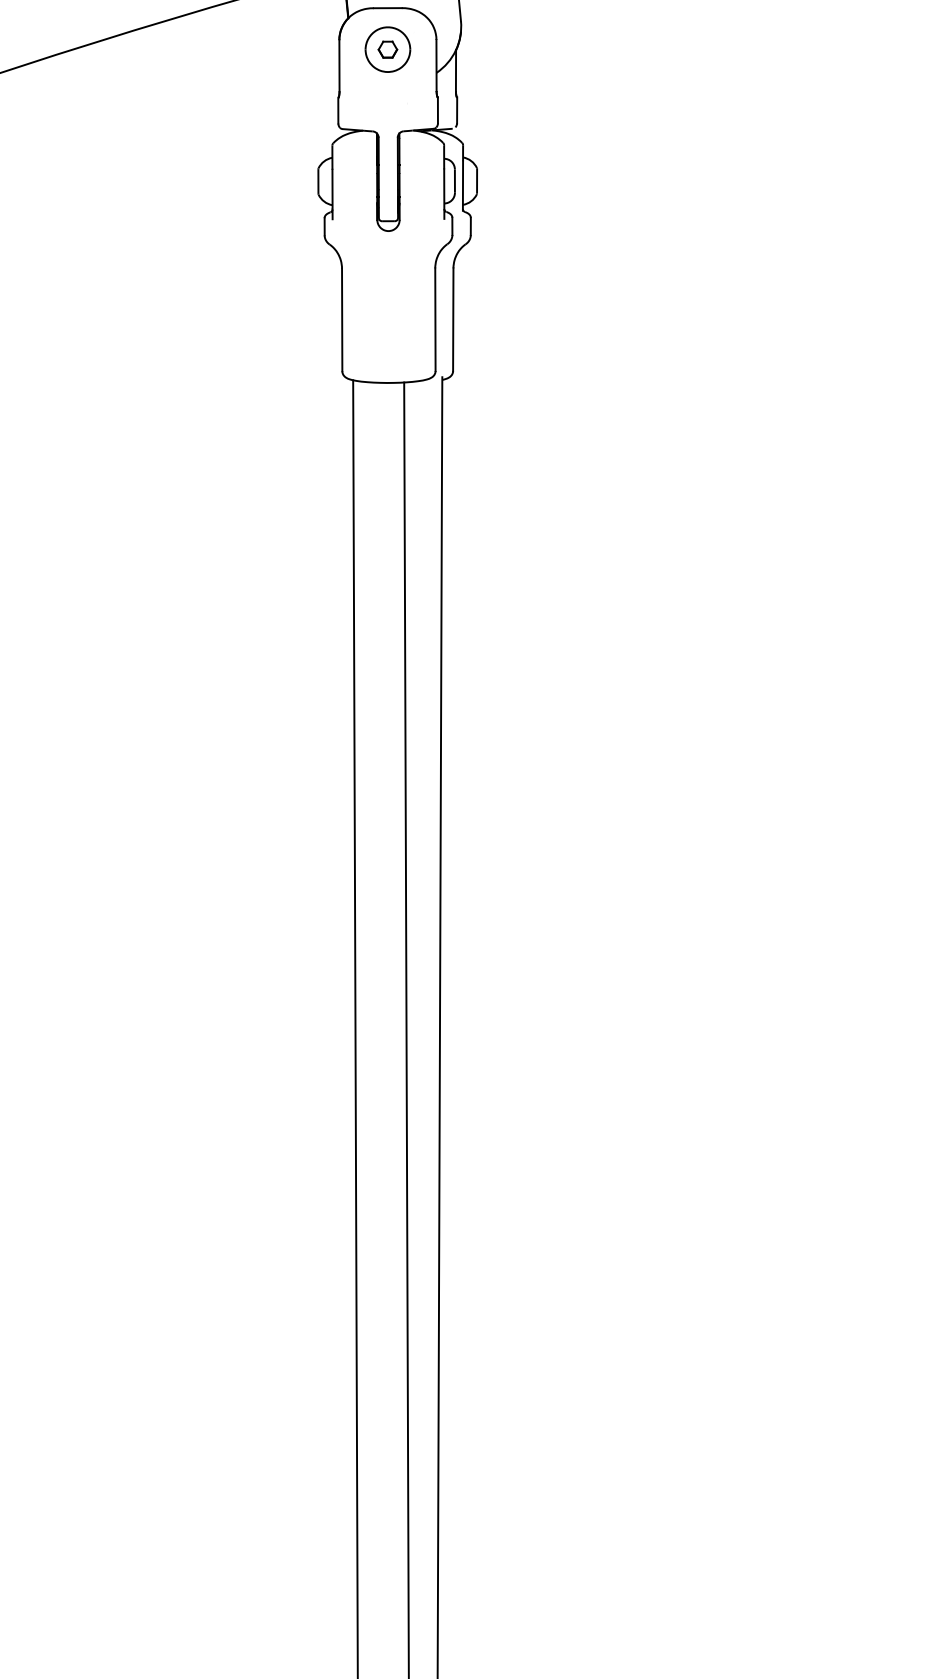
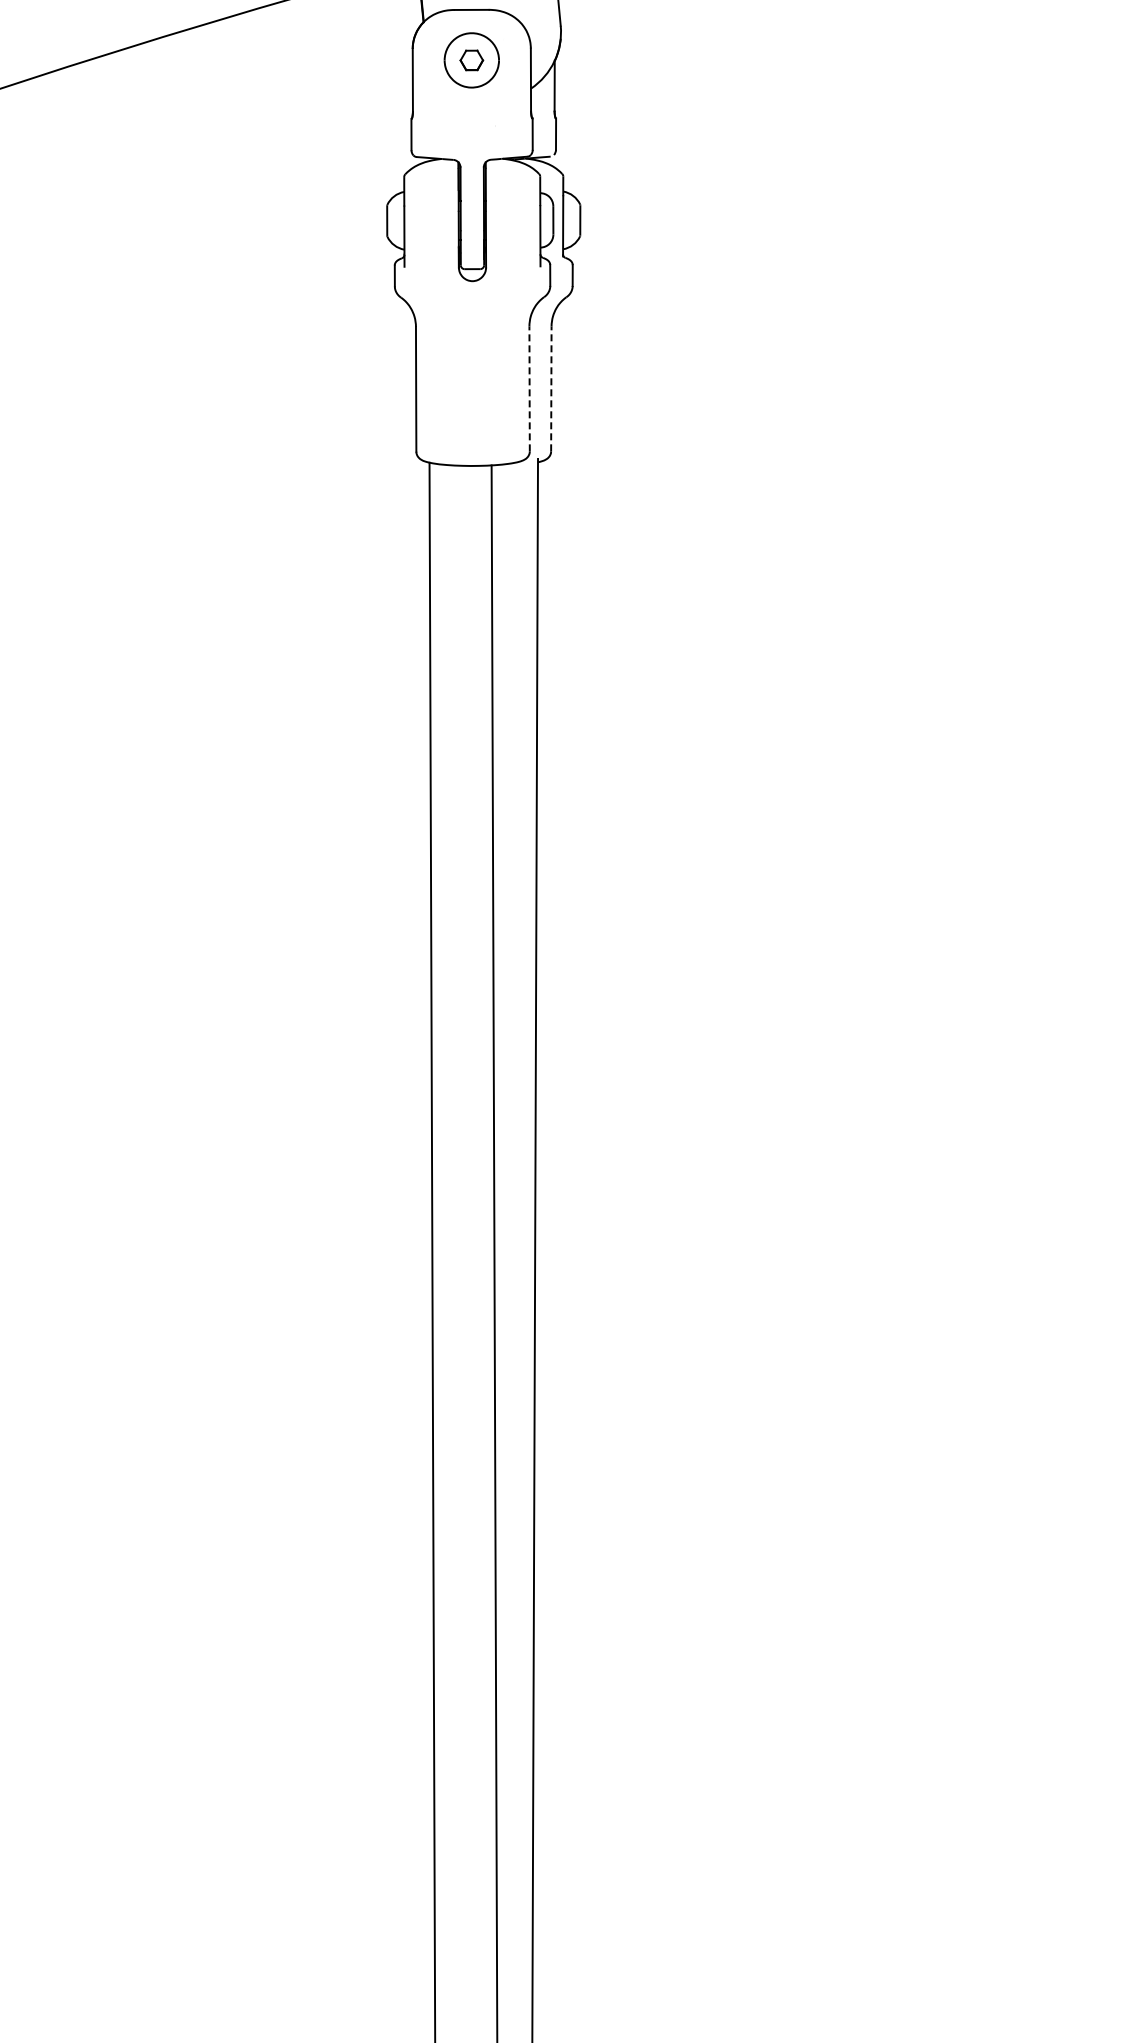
line: (435, 319) -> (529, 388), solid -> dashed
line: (453, 319) -> (551, 388), solid -> dashed

